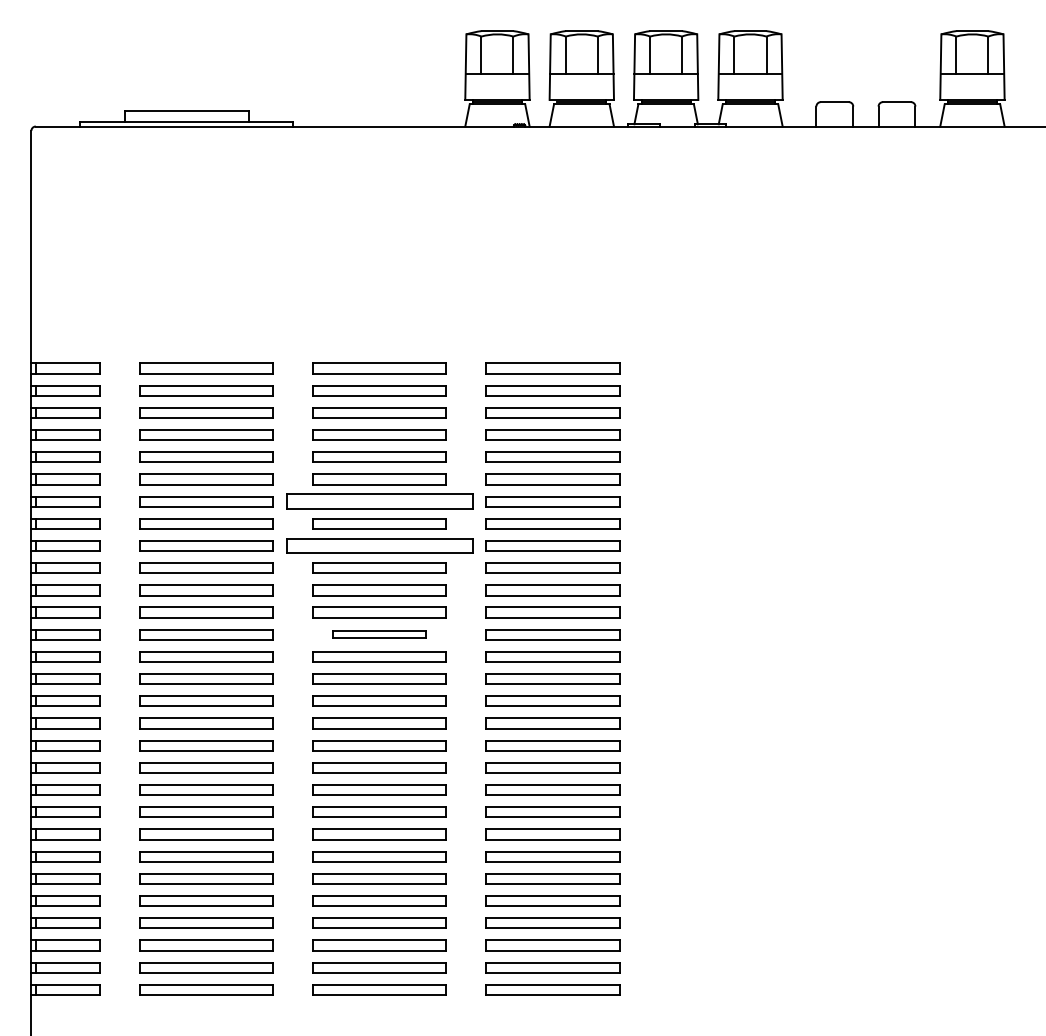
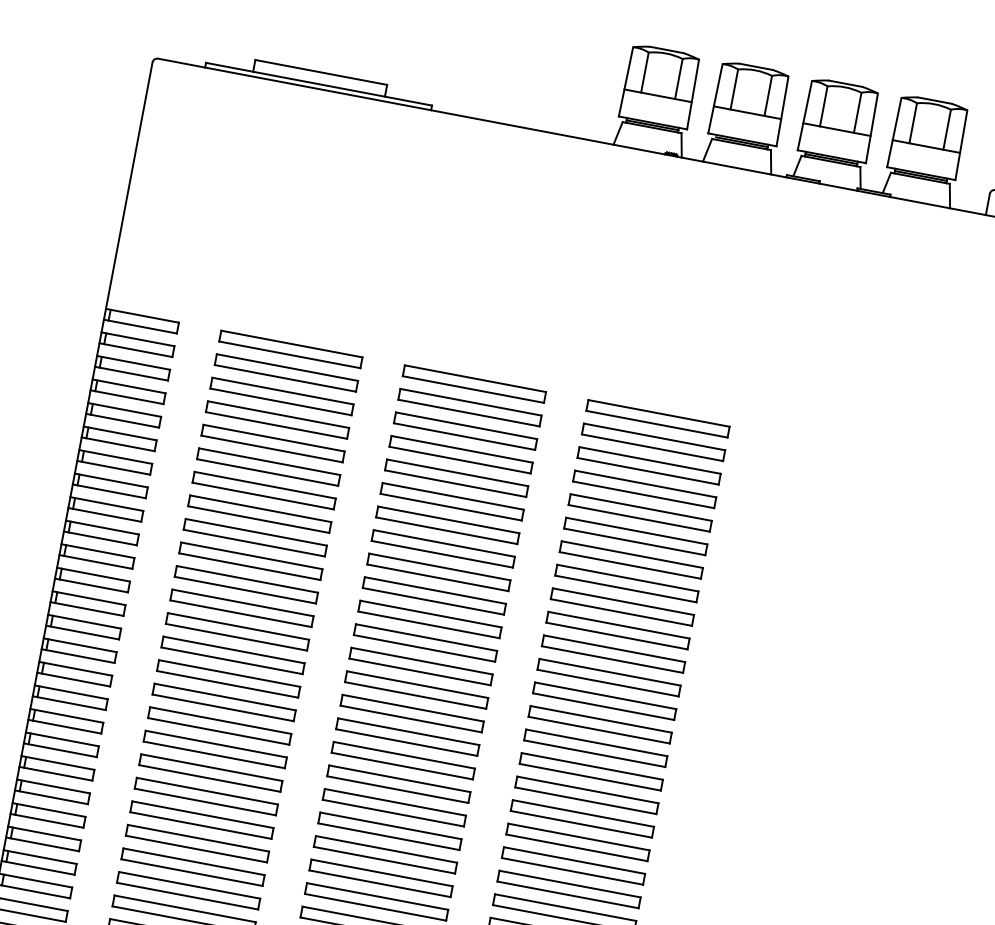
part: (379, 501) -> (447, 525), size x0.71
part: (379, 545) -> (438, 571), size x0.71
part: (379, 634) -> (420, 666), size x1.43

